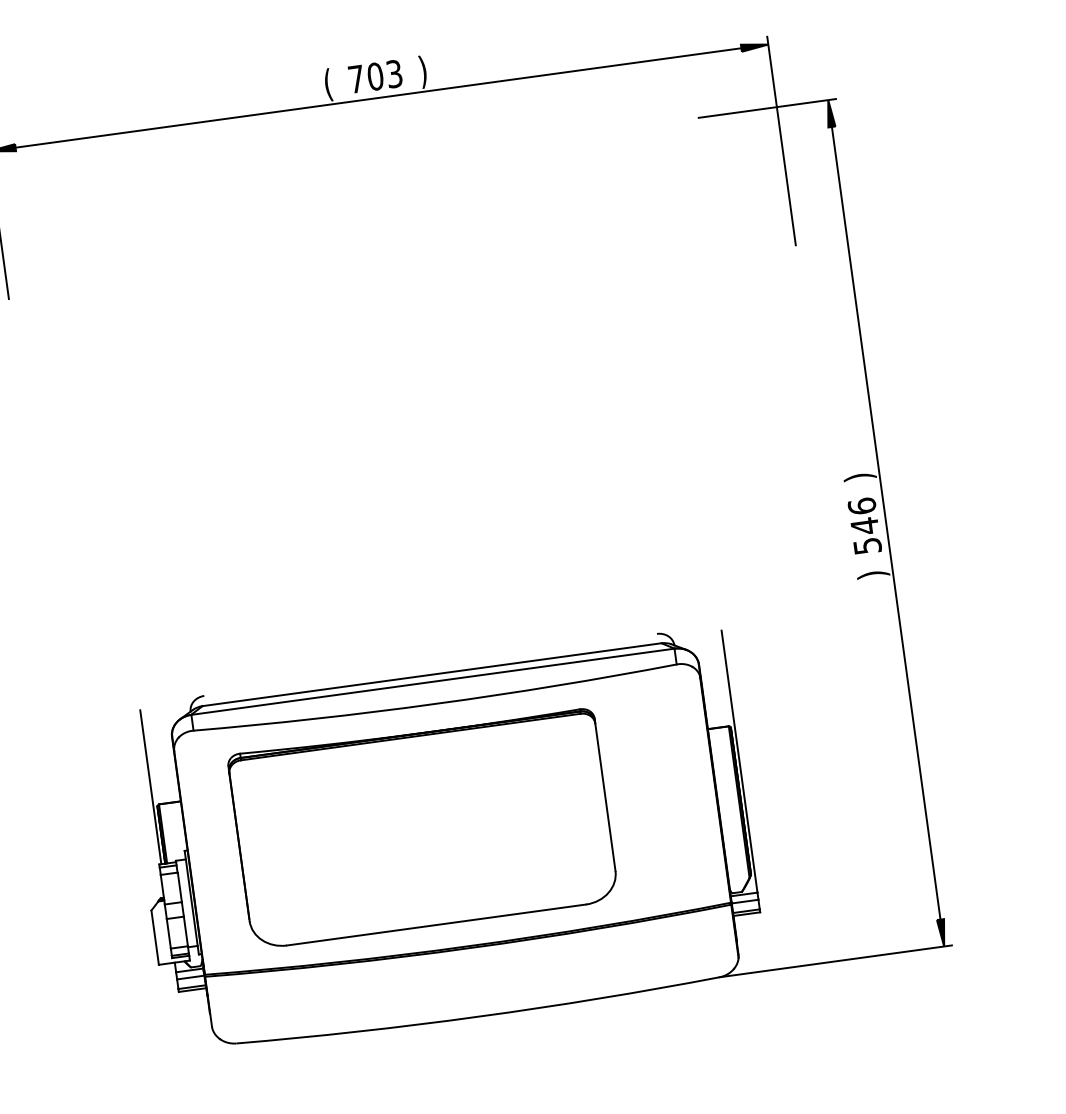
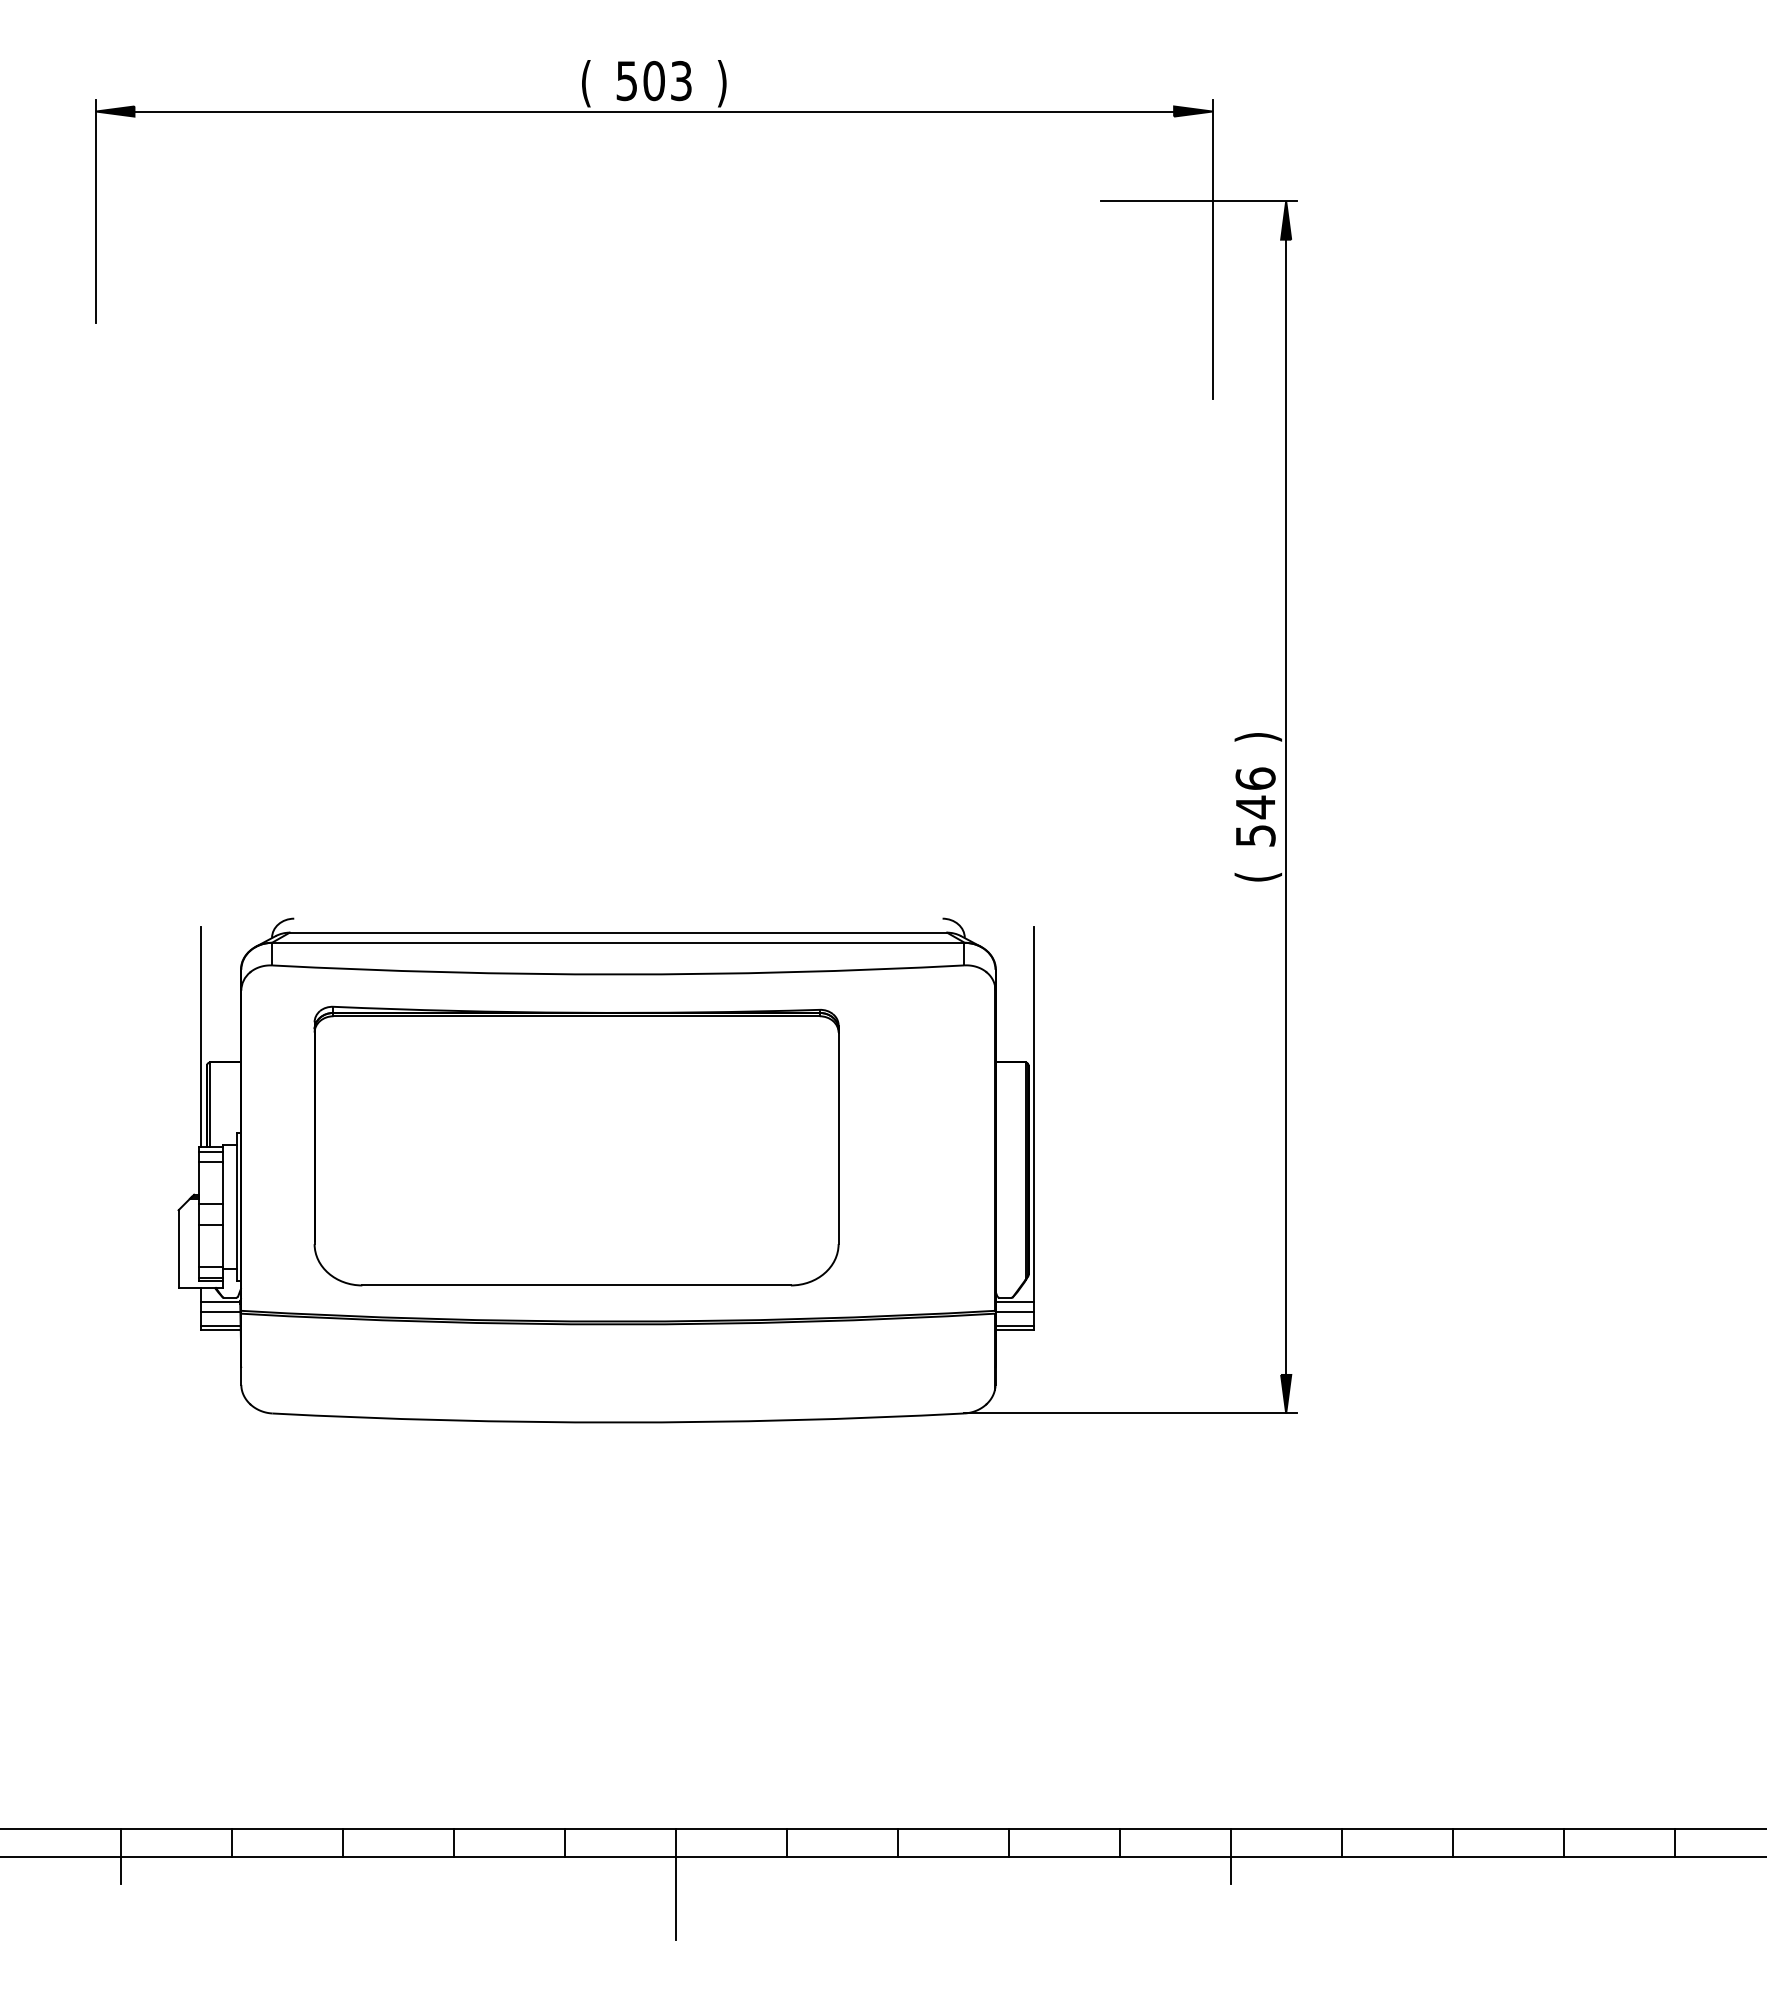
text: (356, 79) -> (626, 81), 703 -> 503
text: (873, 574) -> (1258, 876), ) -> (

